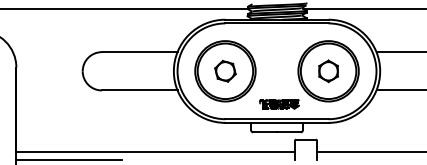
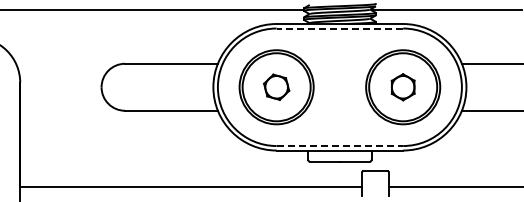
line: (276, 23) -> (339, 28), solid -> dashed
part: (279, 104) -> (342, 127), removed
line: (277, 119) -> (340, 146), solid -> dashed
line: (68, 159) -> (84, 195), removed

